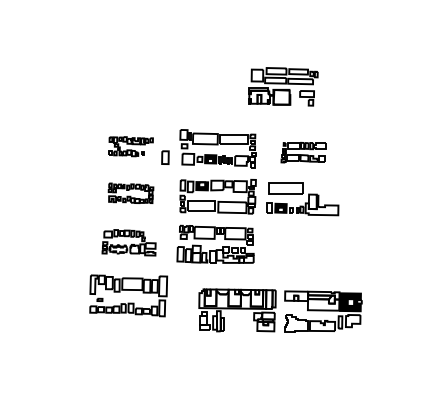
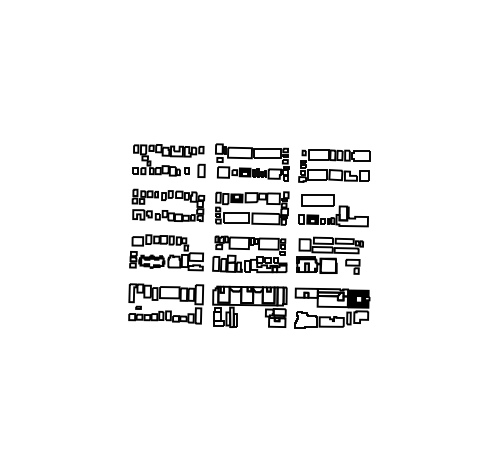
part: (282, 86) -> (329, 255), moved
part: (131, 146) -> (168, 160), size x1.67
part: (303, 152) -> (334, 165), size x1.67
part: (131, 192) -> (168, 204), size x1.67
part: (129, 242) -> (166, 252), size x1.43
part: (280, 309) -> (291, 306), moved

